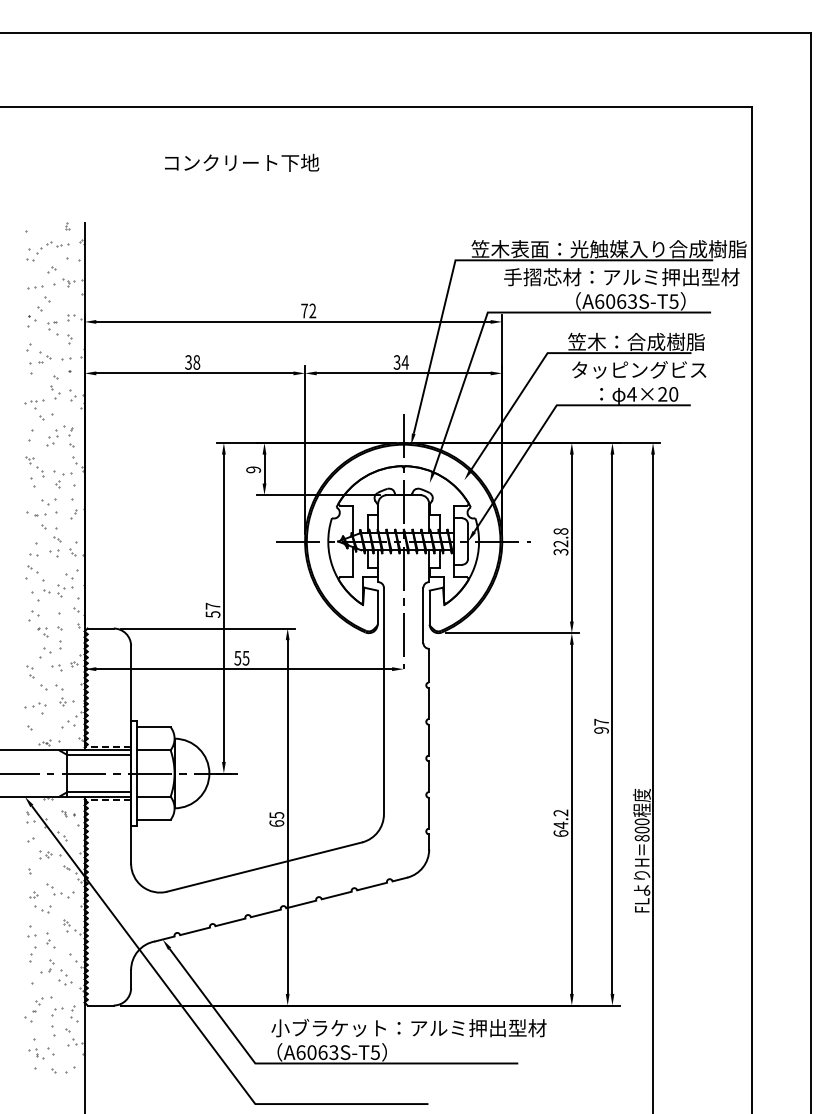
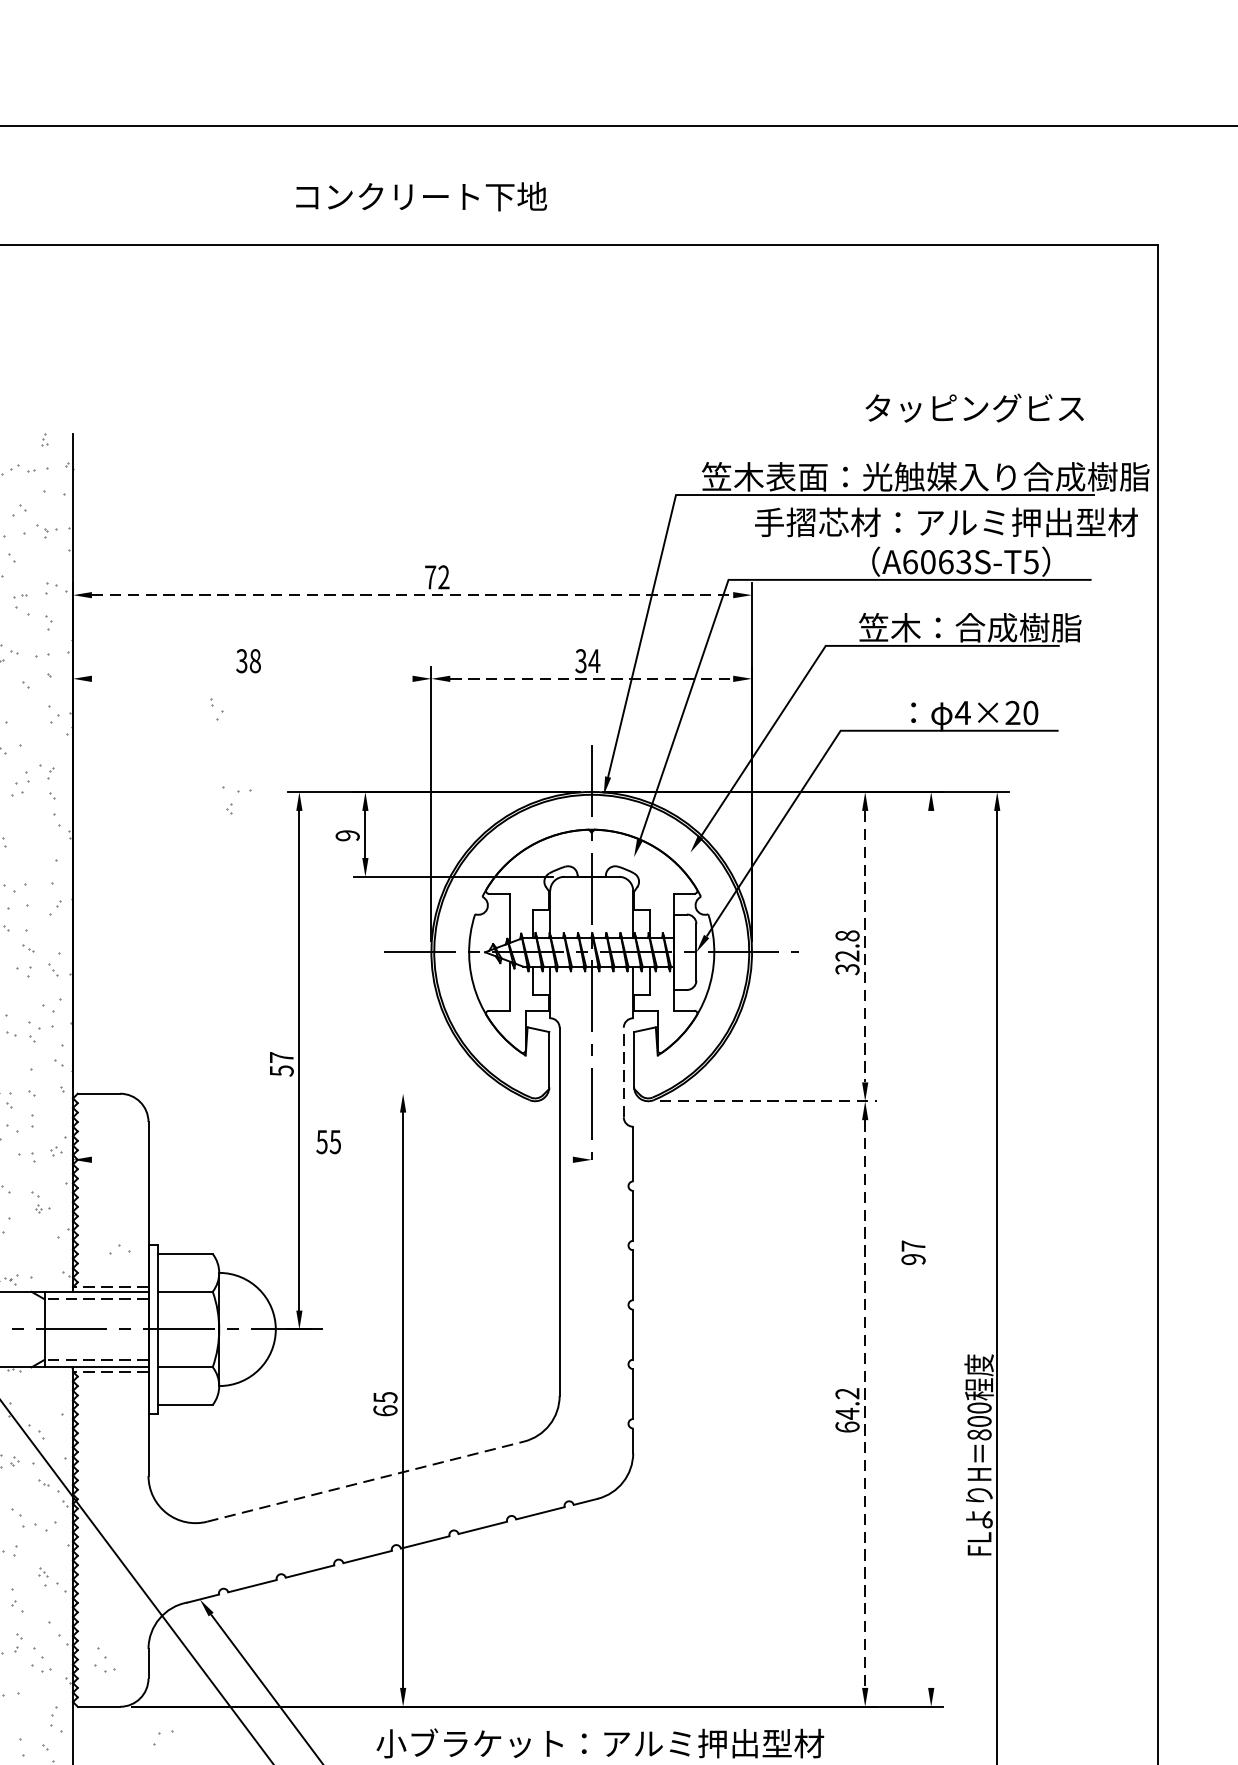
text: (242, 162) -> (422, 196), moved
line: (293, 321) -> (412, 594), solid -> dashed
text: (639, 369) -> (975, 407), moved
line: (194, 373) -> (251, 679), removed
line: (403, 373) -> (591, 679), solid -> dashed
part: (55, 392) -> (217, 709), moved
part: (62, 479) -> (236, 800), moved
line: (571, 538) -> (864, 947), solid -> dashed
line: (423, 615) -> (623, 1072), solid -> dashed
line: (207, 628) -> (272, 1093), removed
line: (512, 633) -> (768, 1101), solid -> dashed
line: (244, 669) -> (332, 1160), removed
part: (64, 695) -> (40, 1202), size x0.6
line: (612, 723) -> (931, 1248), removed
part: (68, 724) -> (119, 1249), moved
line: (99, 755) -> (97, 1300), solid -> dashed
line: (99, 792) -> (97, 1360), solid -> dashed
part: (68, 813) -> (46, 1394), removed
line: (571, 819) -> (864, 1404), solid -> dashed
line: (265, 866) -> (367, 1480), solid -> dashed
part: (104, 977) -> (105, 1661), added
part: (57, 1011) -> (163, 1737), moved

